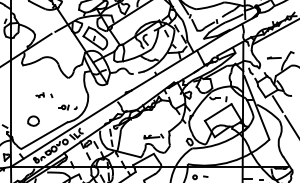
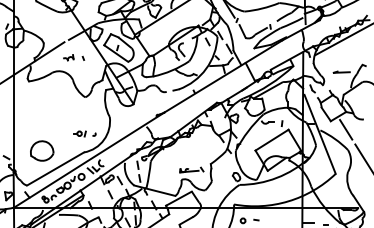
part: (44, 95) -> (74, 57), moved
part: (33, 120) -> (41, 150), size x1.67

